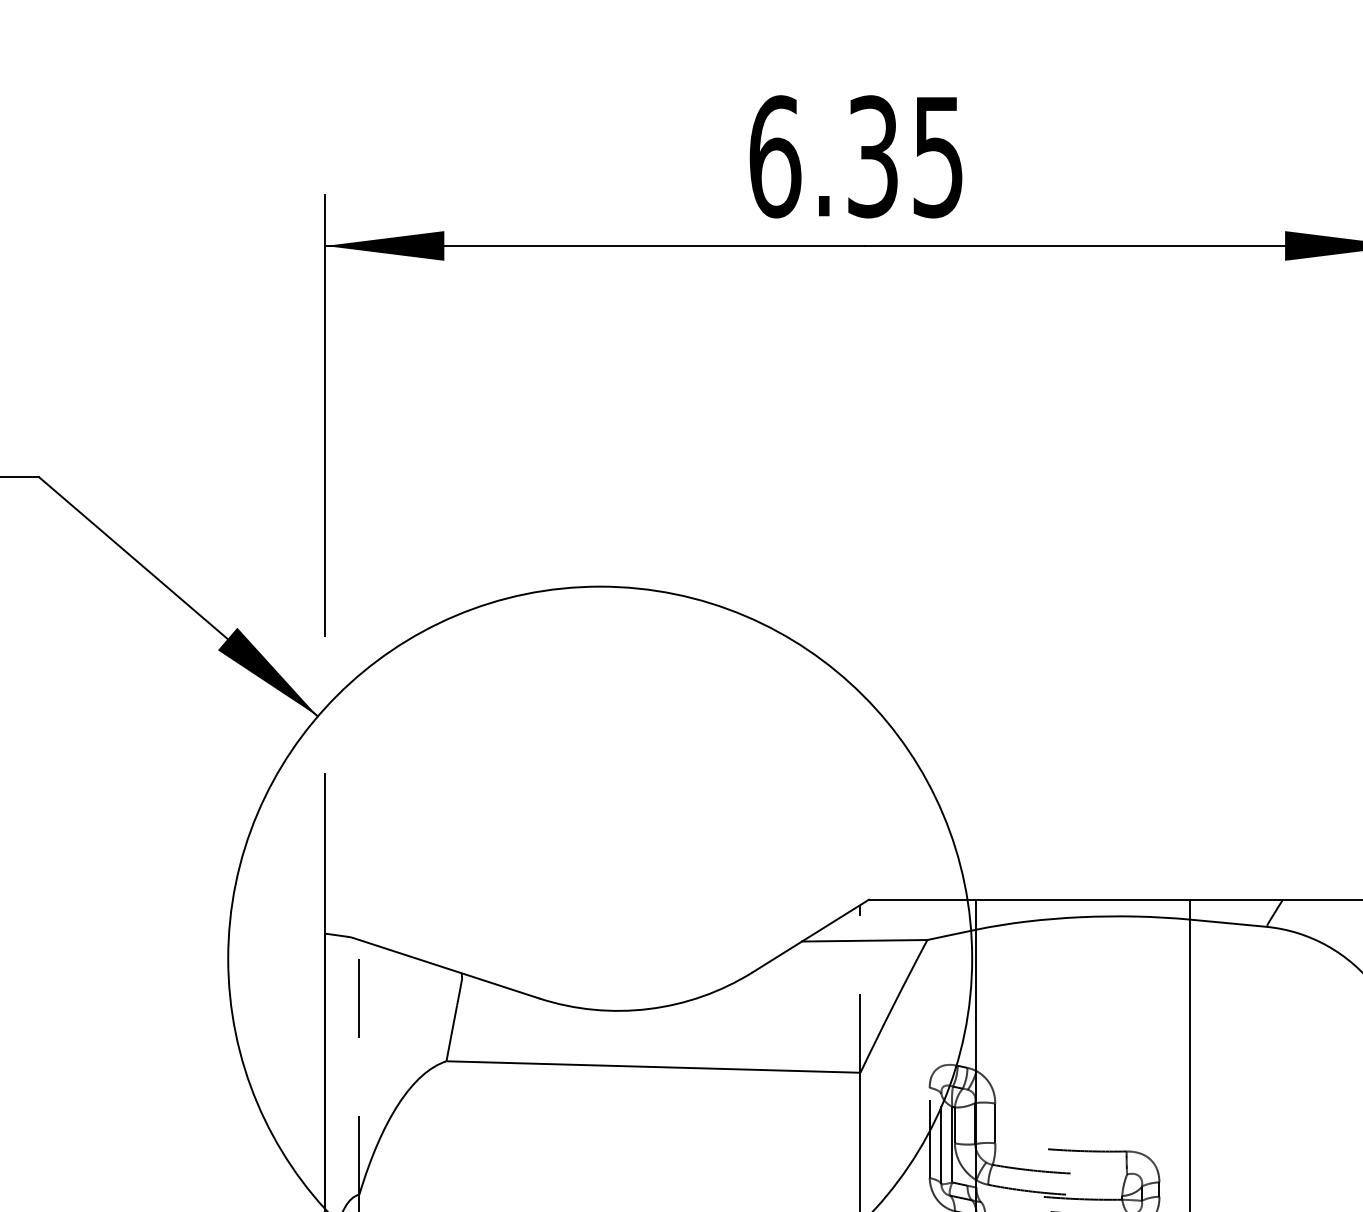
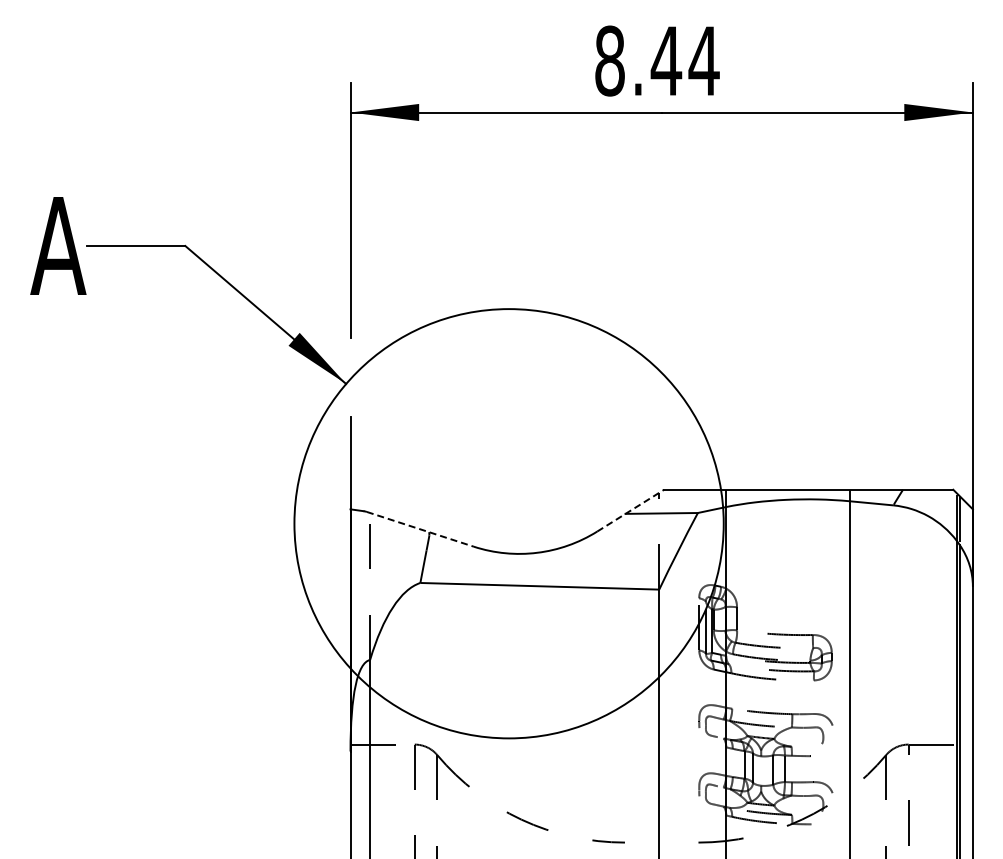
text: (857, 155) -> (657, 60), 6.35 -> 8.44
line: (812, 935) -> (631, 510), solid -> dashed
line: (446, 968) -> (420, 529), solid -> dashed

